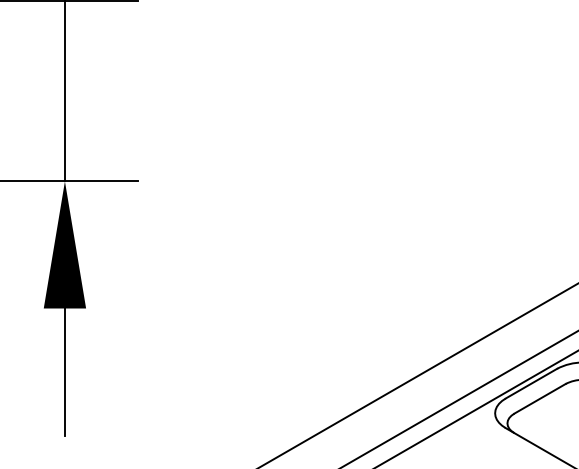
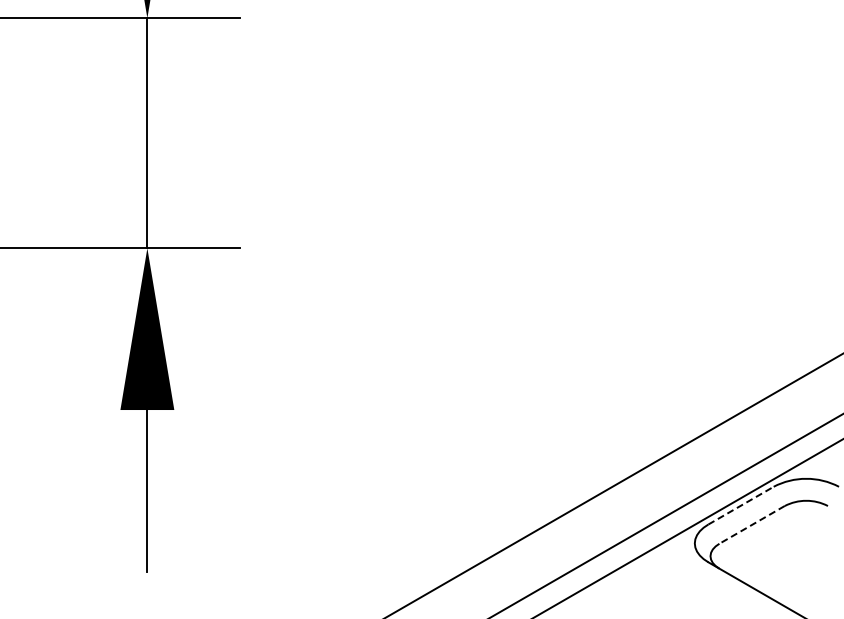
line: (531, 383) -> (741, 505), solid -> dashed
line: (540, 398) -> (752, 524), solid -> dashed

